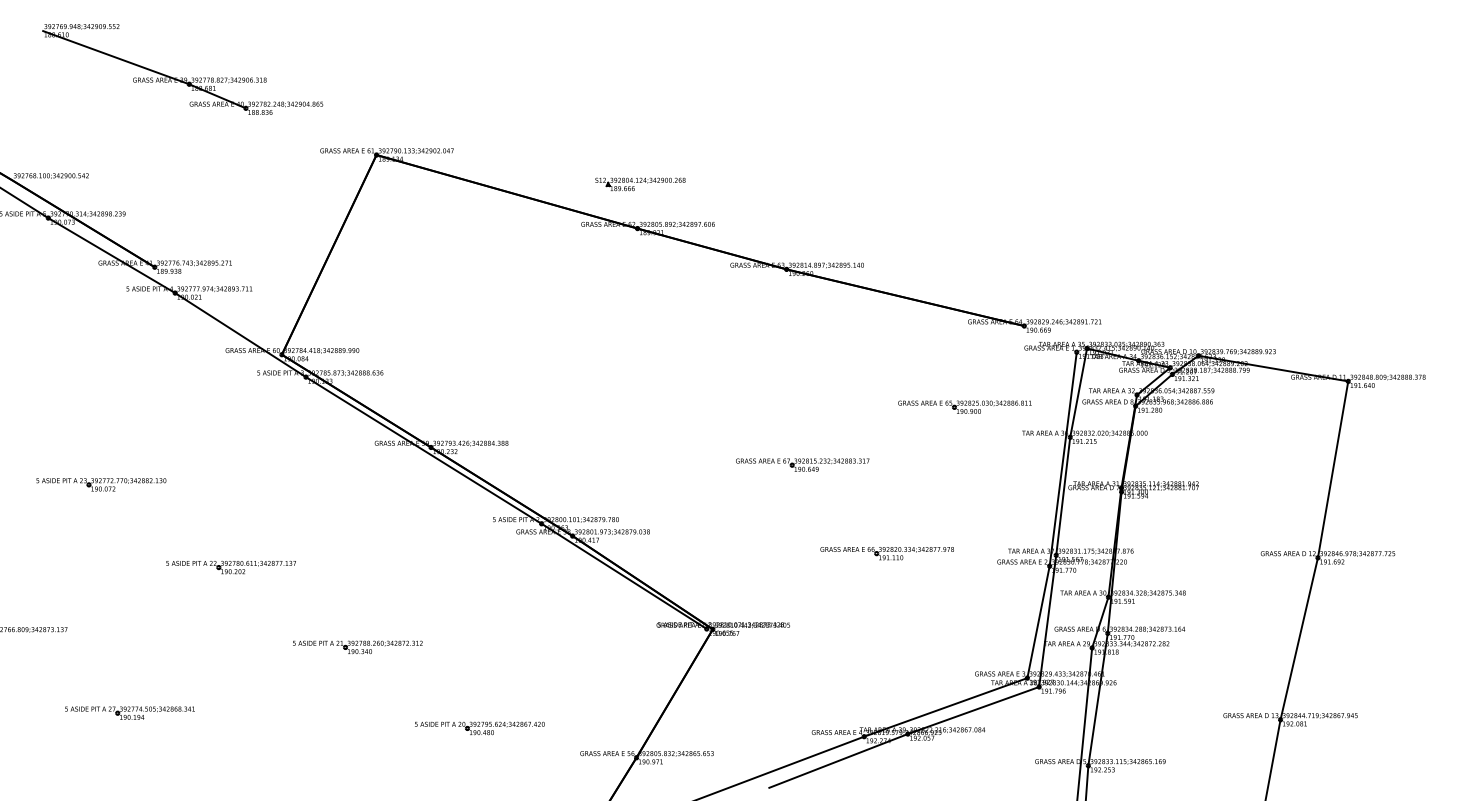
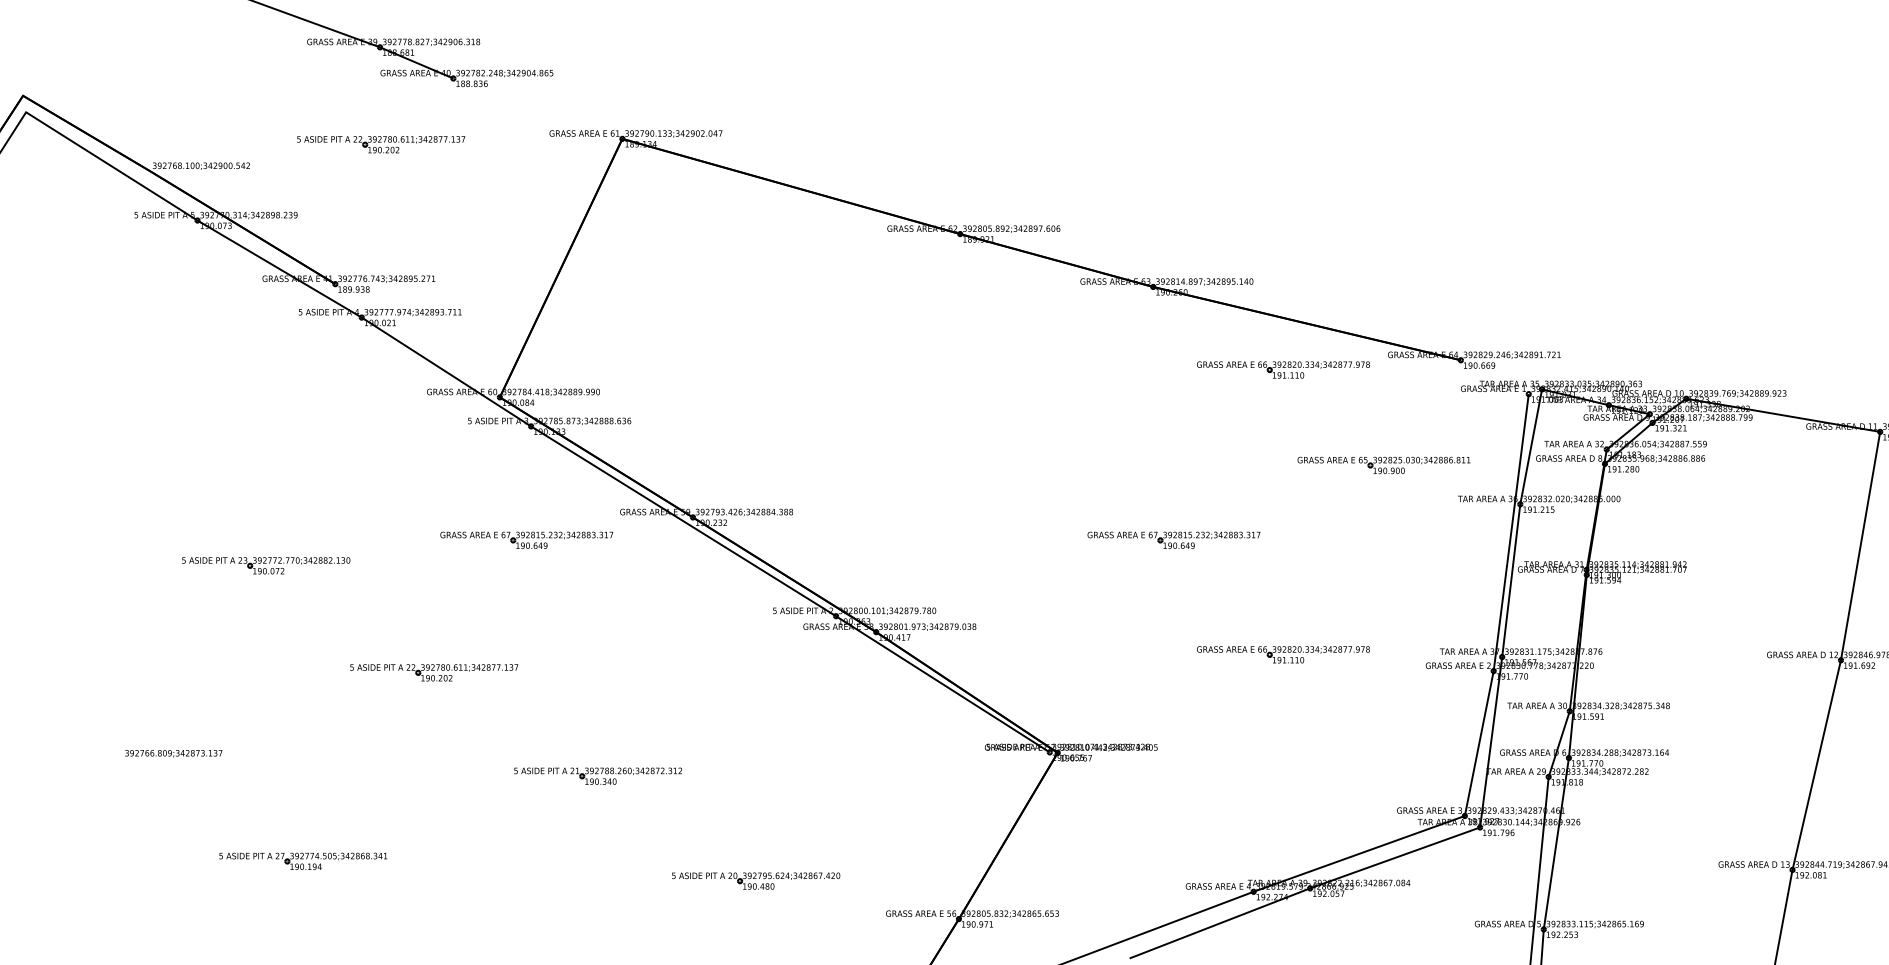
part: (189, 159) -> (380, 144), added
part: (640, 184) -> (964, 177), removed
part: (886, 333) -> (1282, 369), added
part: (302, 464) -> (526, 539), added

